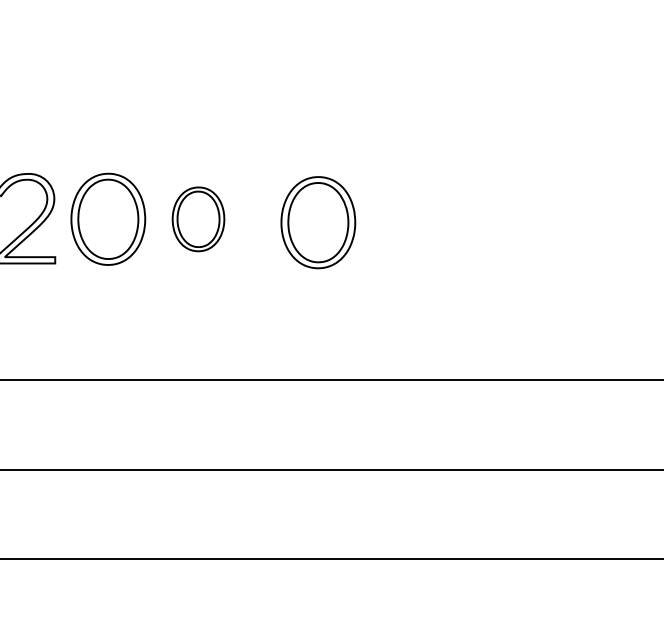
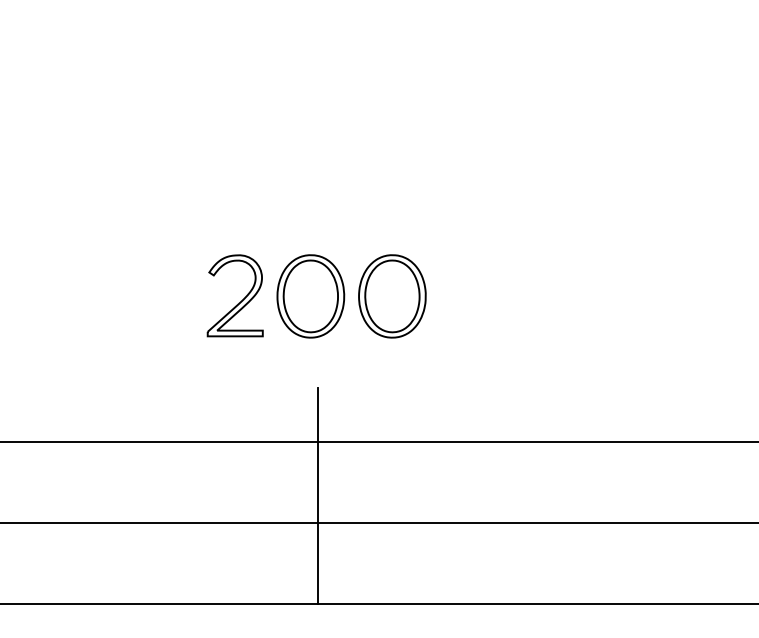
part: (198, 219) -> (392, 296), size x1.43
part: (317, 222) -> (500, 299), removed
line: (115, 439) -> (317, 495), added

